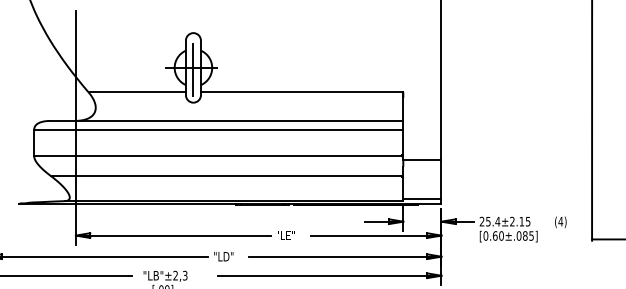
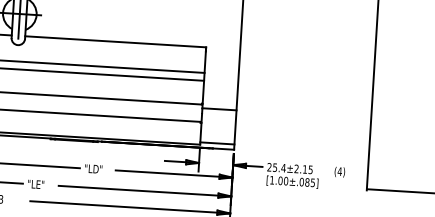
text: (285, 235) -> (92, 168), "LE" -> "LD"
text: (490, 235) -> (276, 180), [0.60±.085] -> [1.00±.085]
text: (223, 256) -> (36, 184), "LD" -> "LE"

